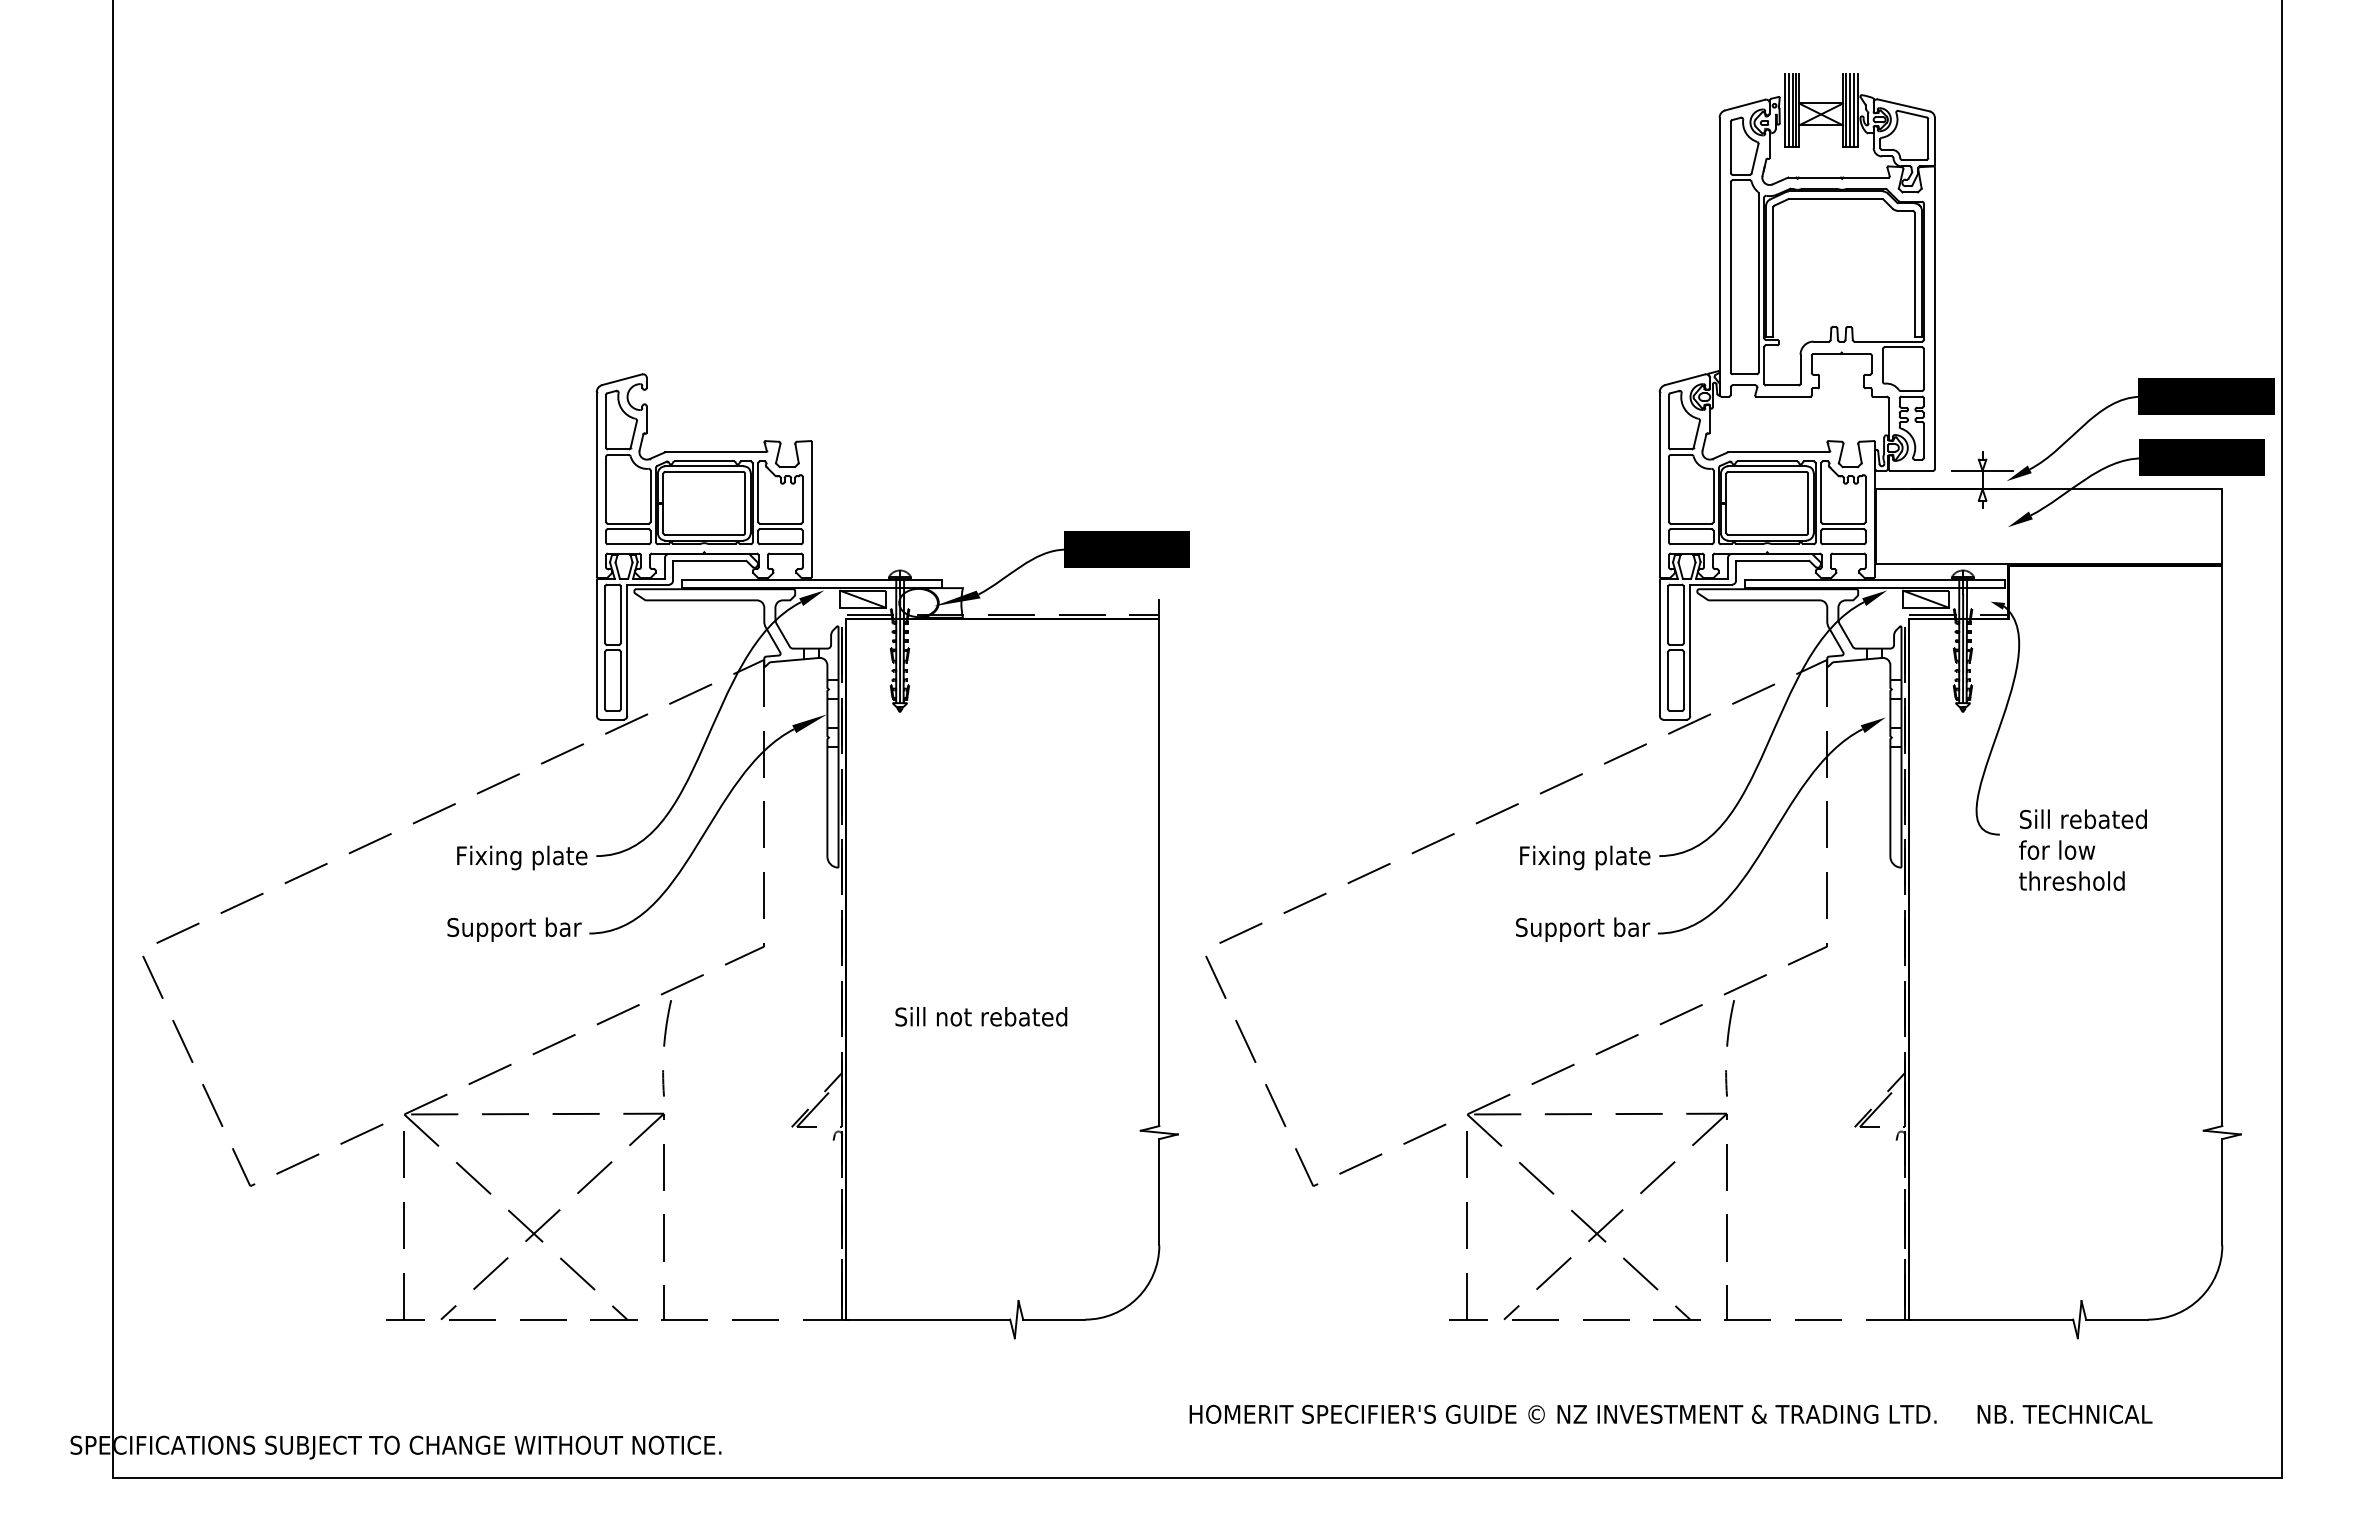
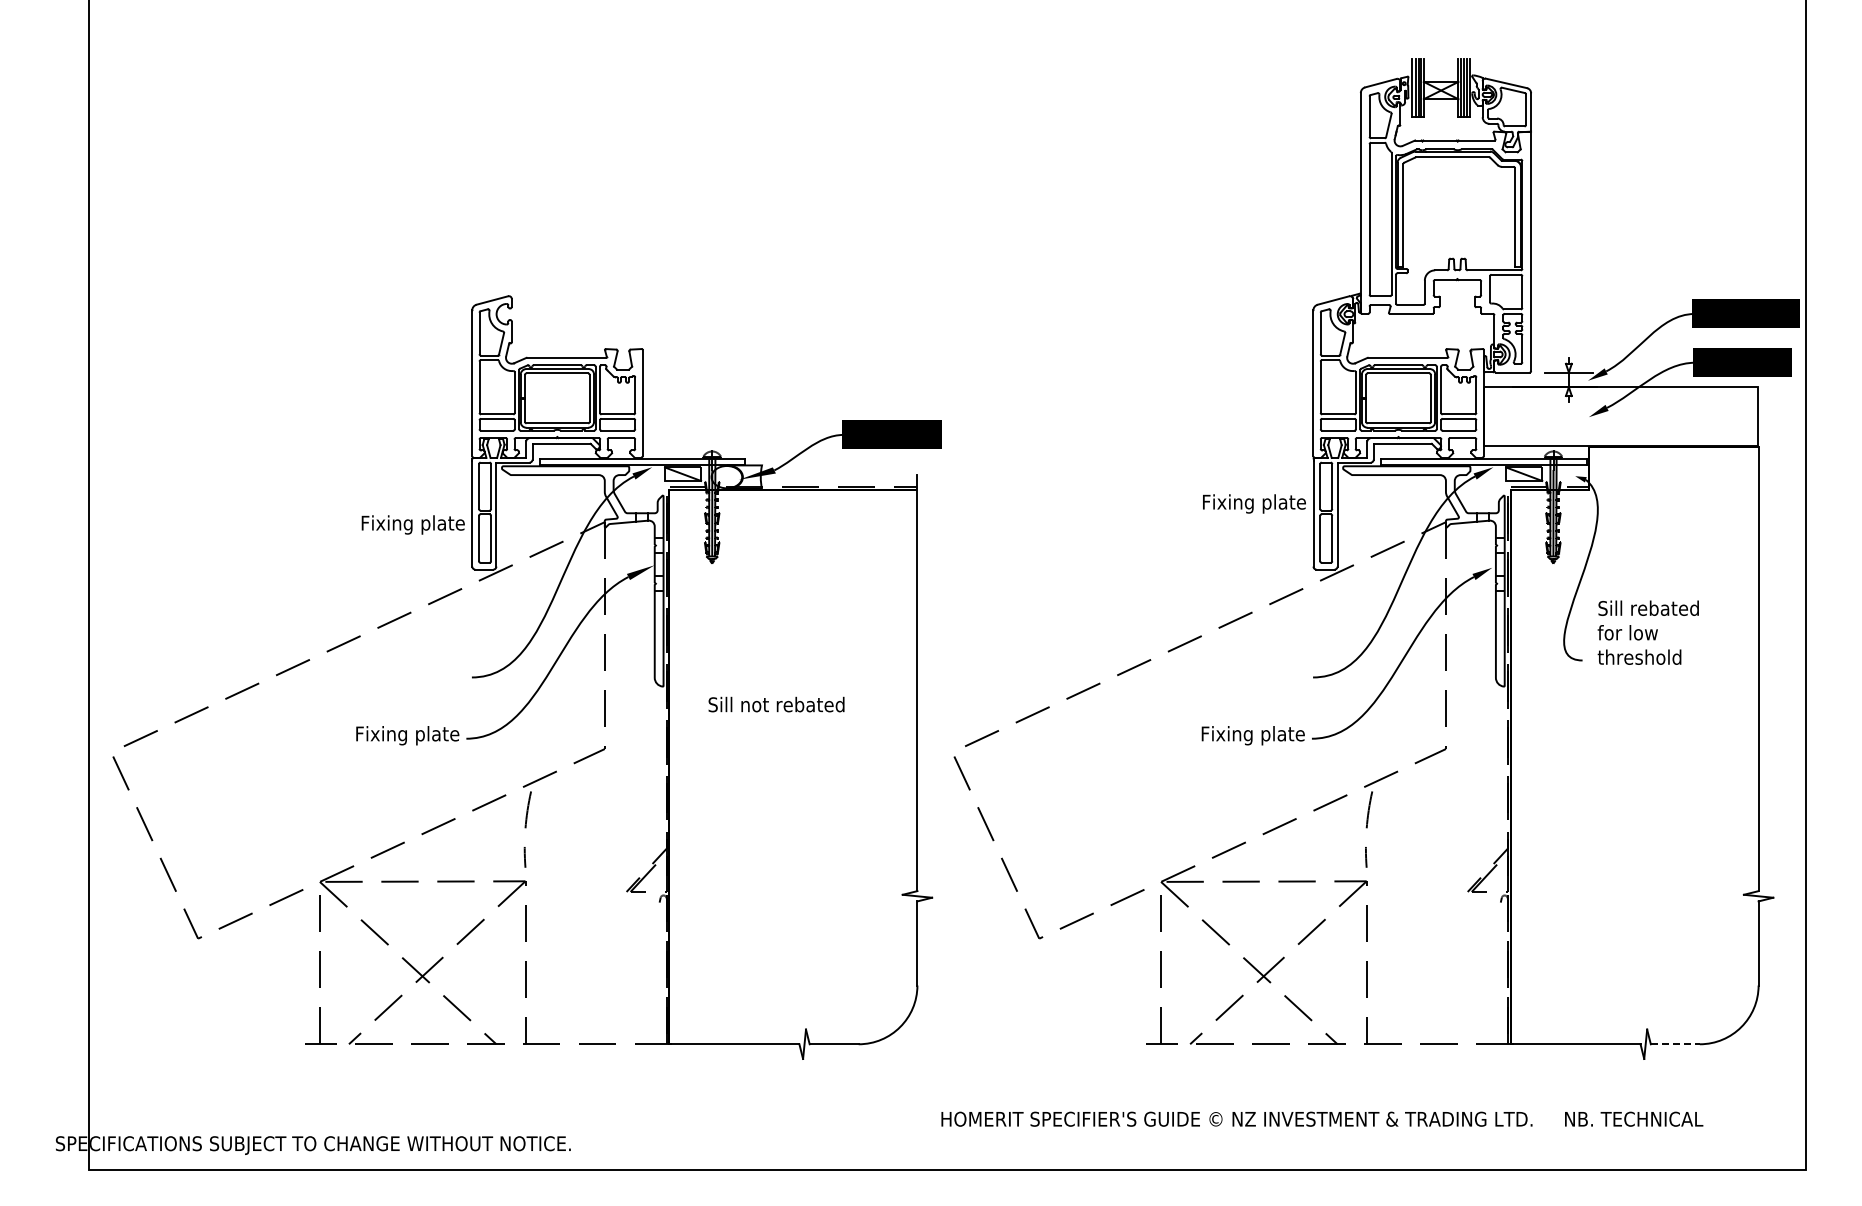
text: (2081, 849) -> (1647, 632), moved
text: (521, 857) -> (412, 524), moved
text: (1585, 857) -> (1254, 503), moved
text: (514, 929) -> (407, 735), Support bar -> Fixing plate
text: (1582, 929) -> (1252, 735), Support bar -> Fixing plate
text: (981, 1016) -> (776, 704), moved
line: (2117, 1319) -> (1675, 1044), solid -> dashed

